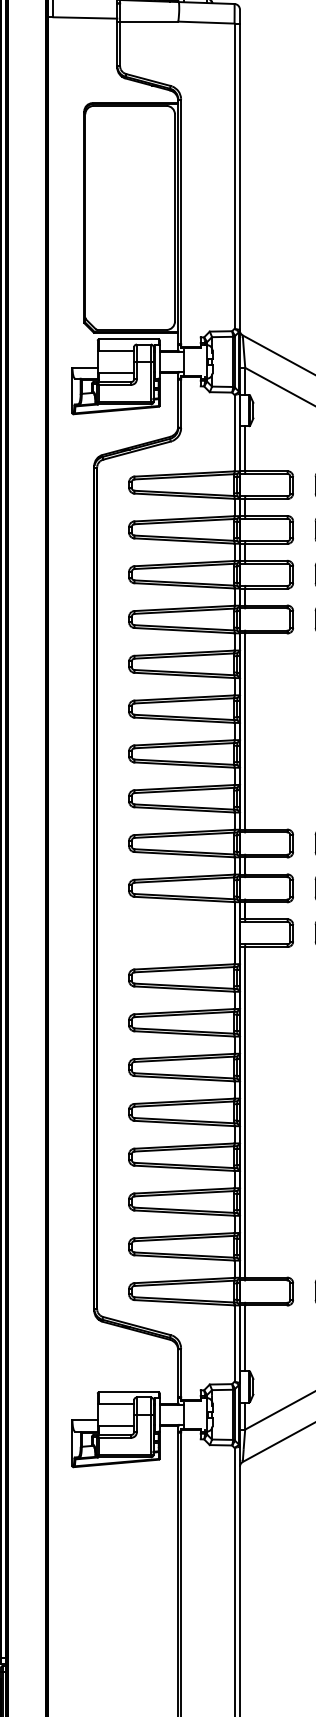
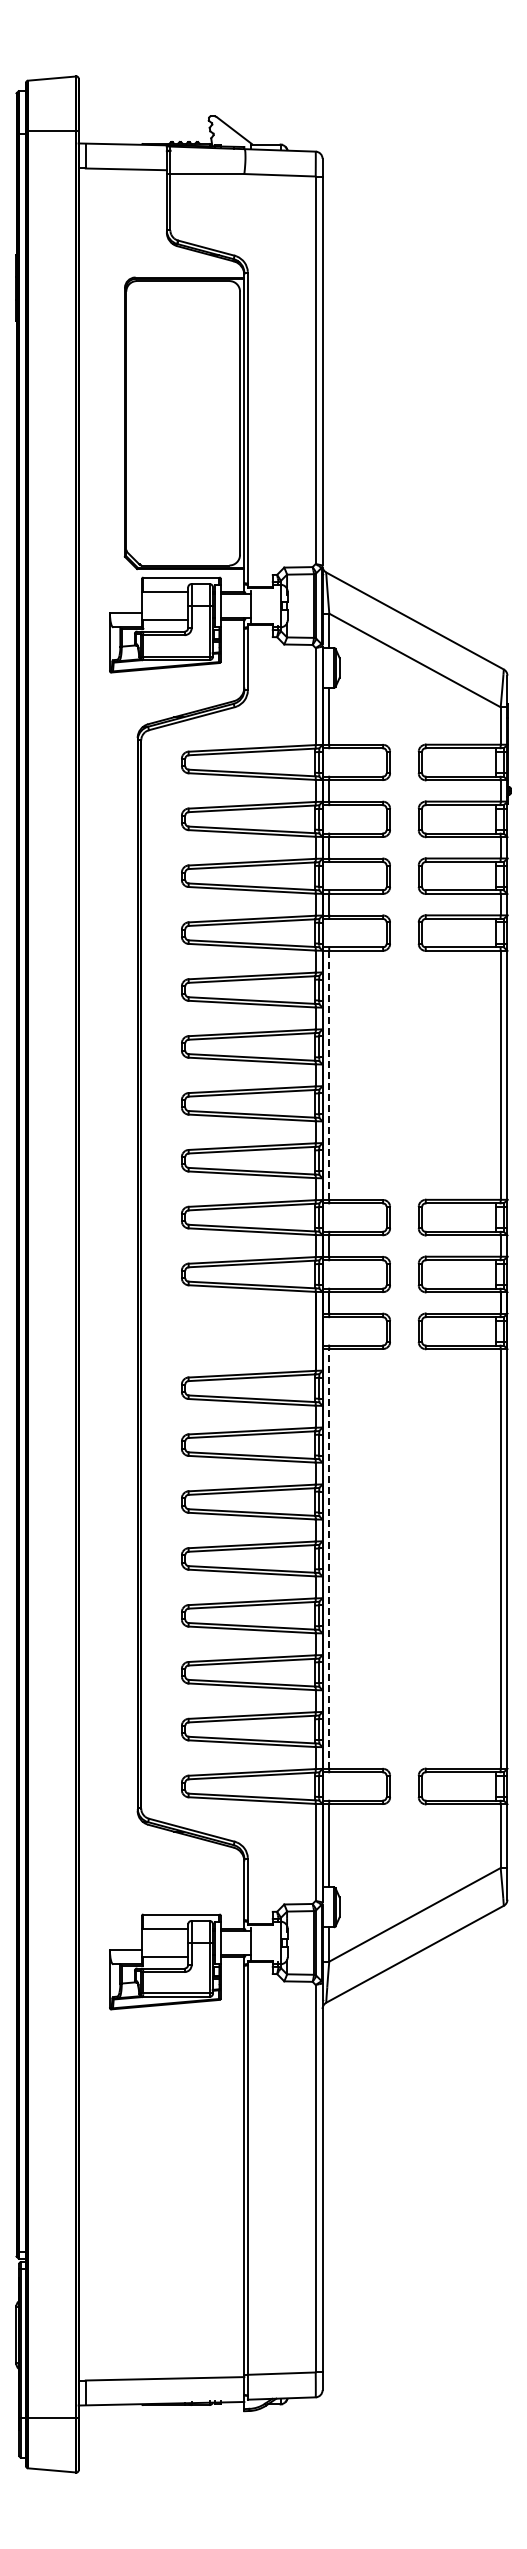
line: (245, 731) -> (329, 1075), solid -> dashed
line: (245, 1112) -> (329, 1558), solid -> dashed

